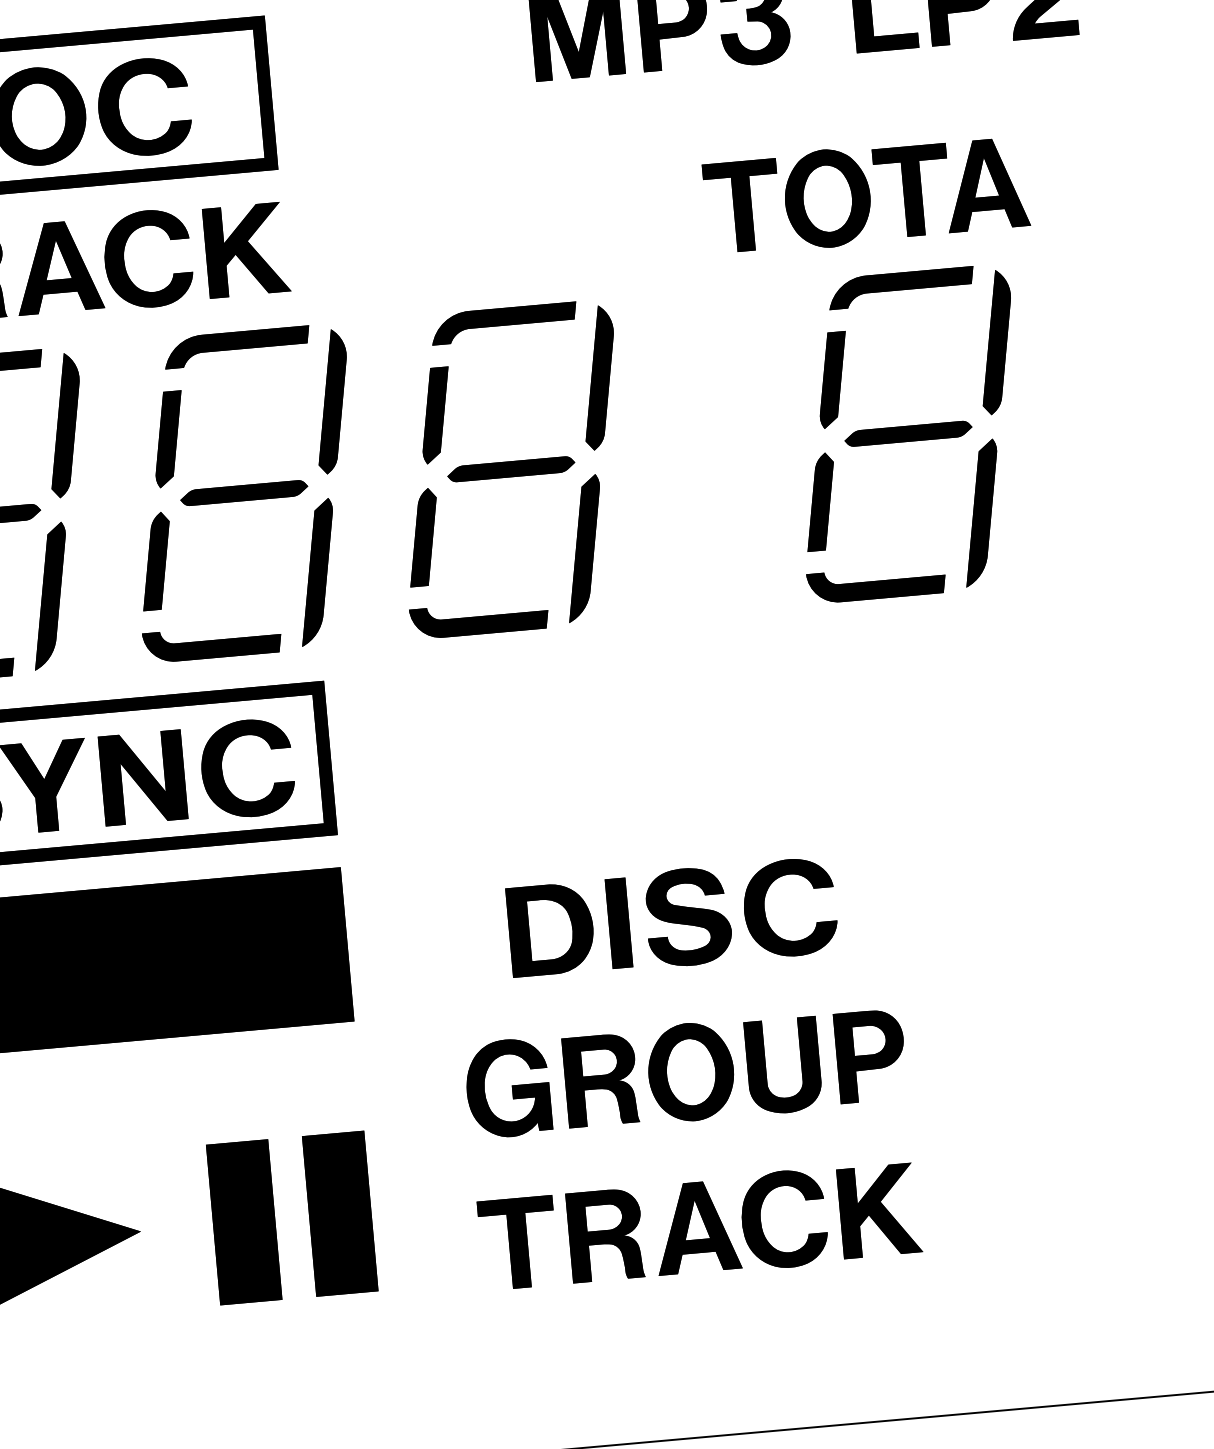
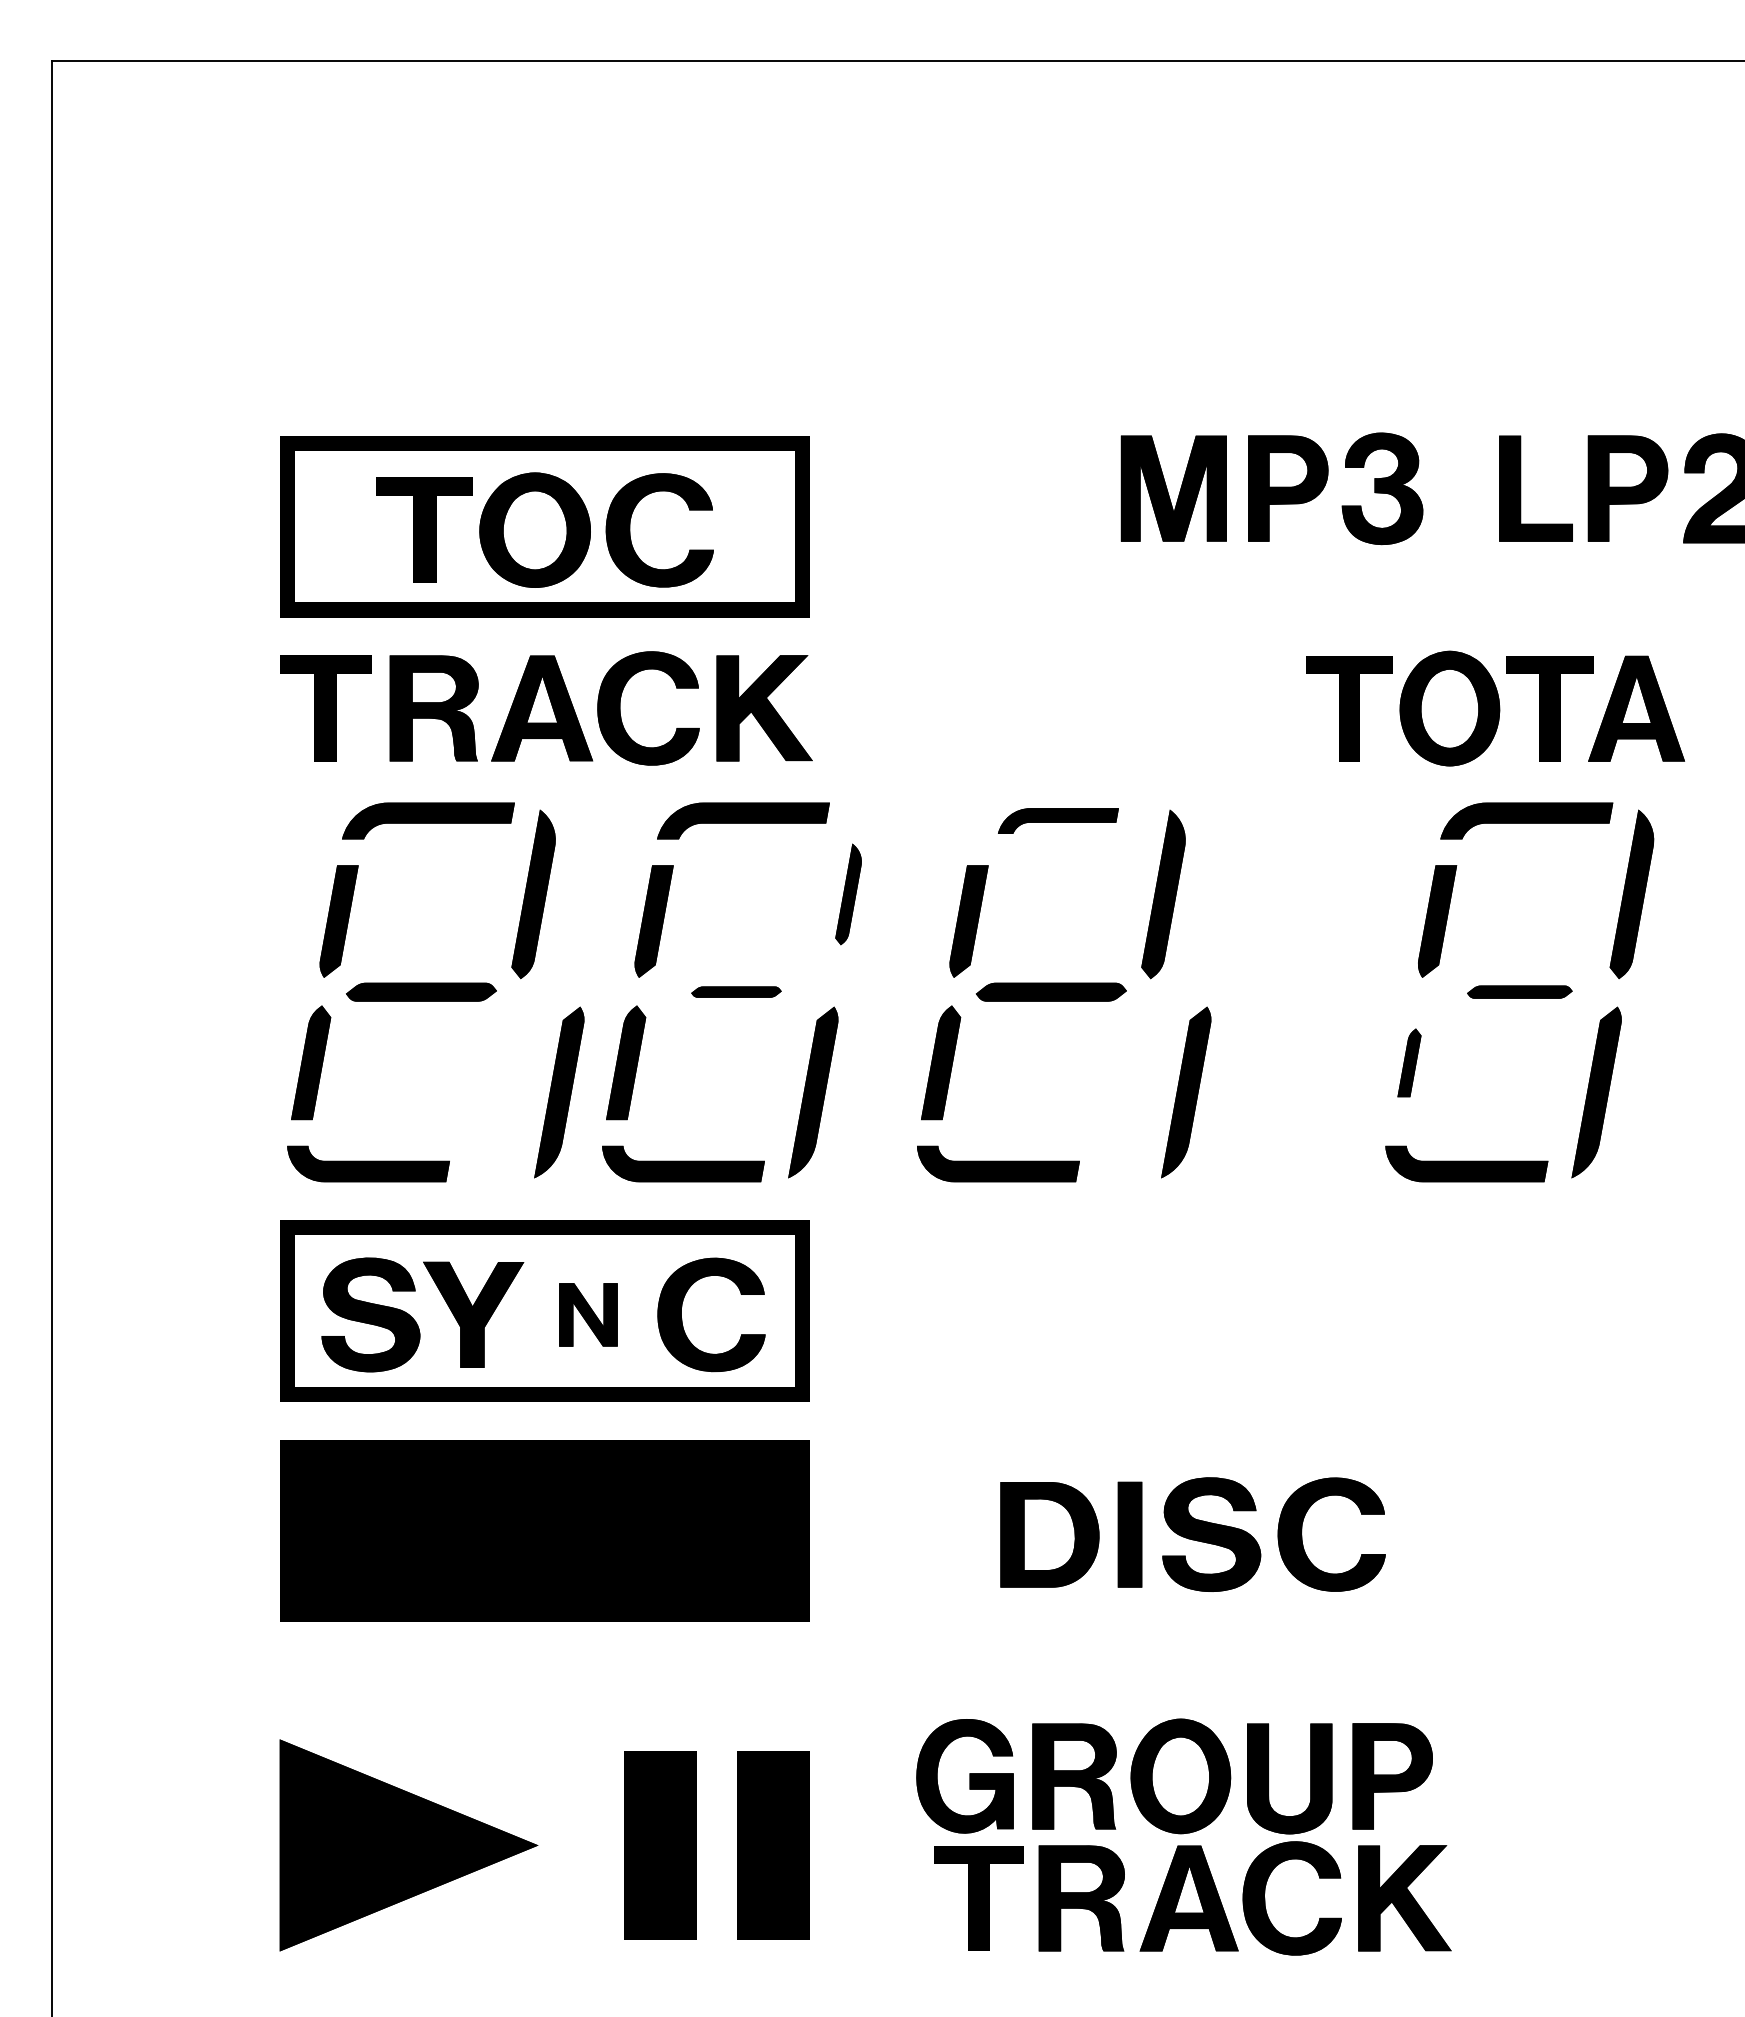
part: (504, 323) -> (1058, 820), size x0.7
part: (331, 401) -> (848, 894), size x0.6
part: (908, 433) -> (1519, 991), size x0.7
part: (244, 492) -> (736, 991), size x0.6
part: (820, 501) -> (1409, 1062), size x0.6
part: (584, 548) -> (1186, 1092), moved
part: (50, 596) -> (559, 1092), moved
part: (143, 777) -> (588, 1314), size x0.6
part: (685, 1072) -> (1174, 1776), moved

